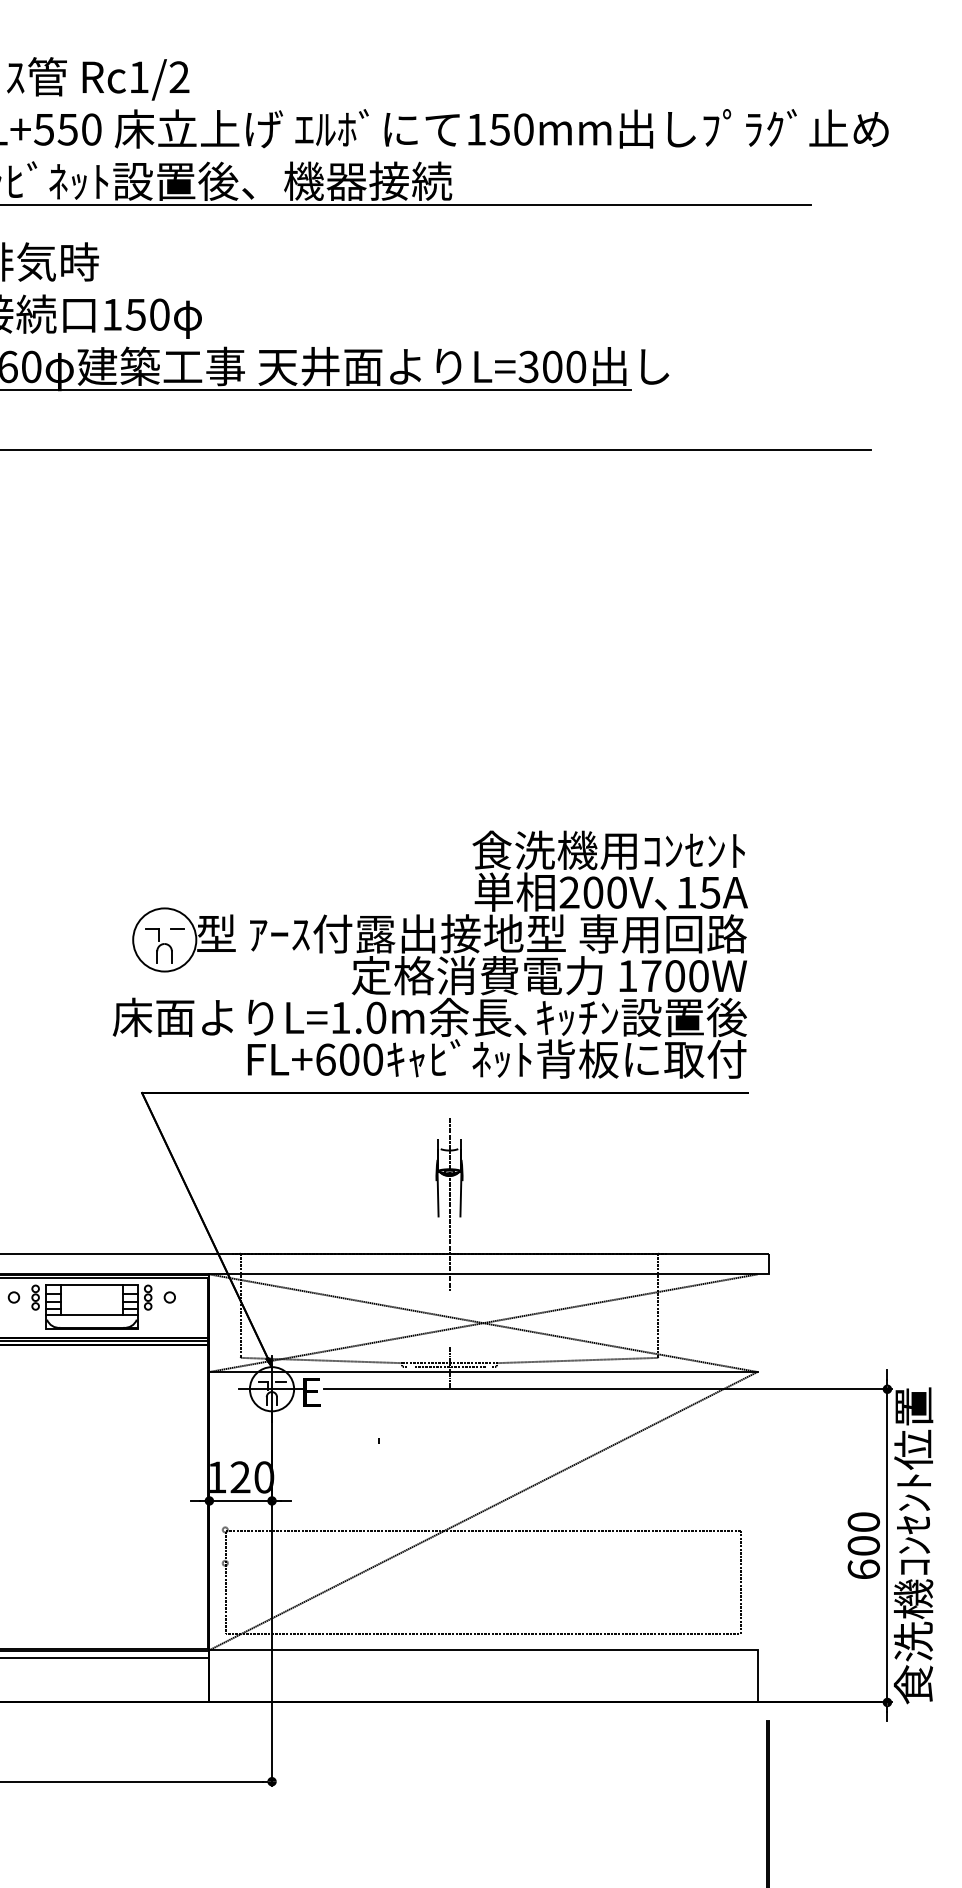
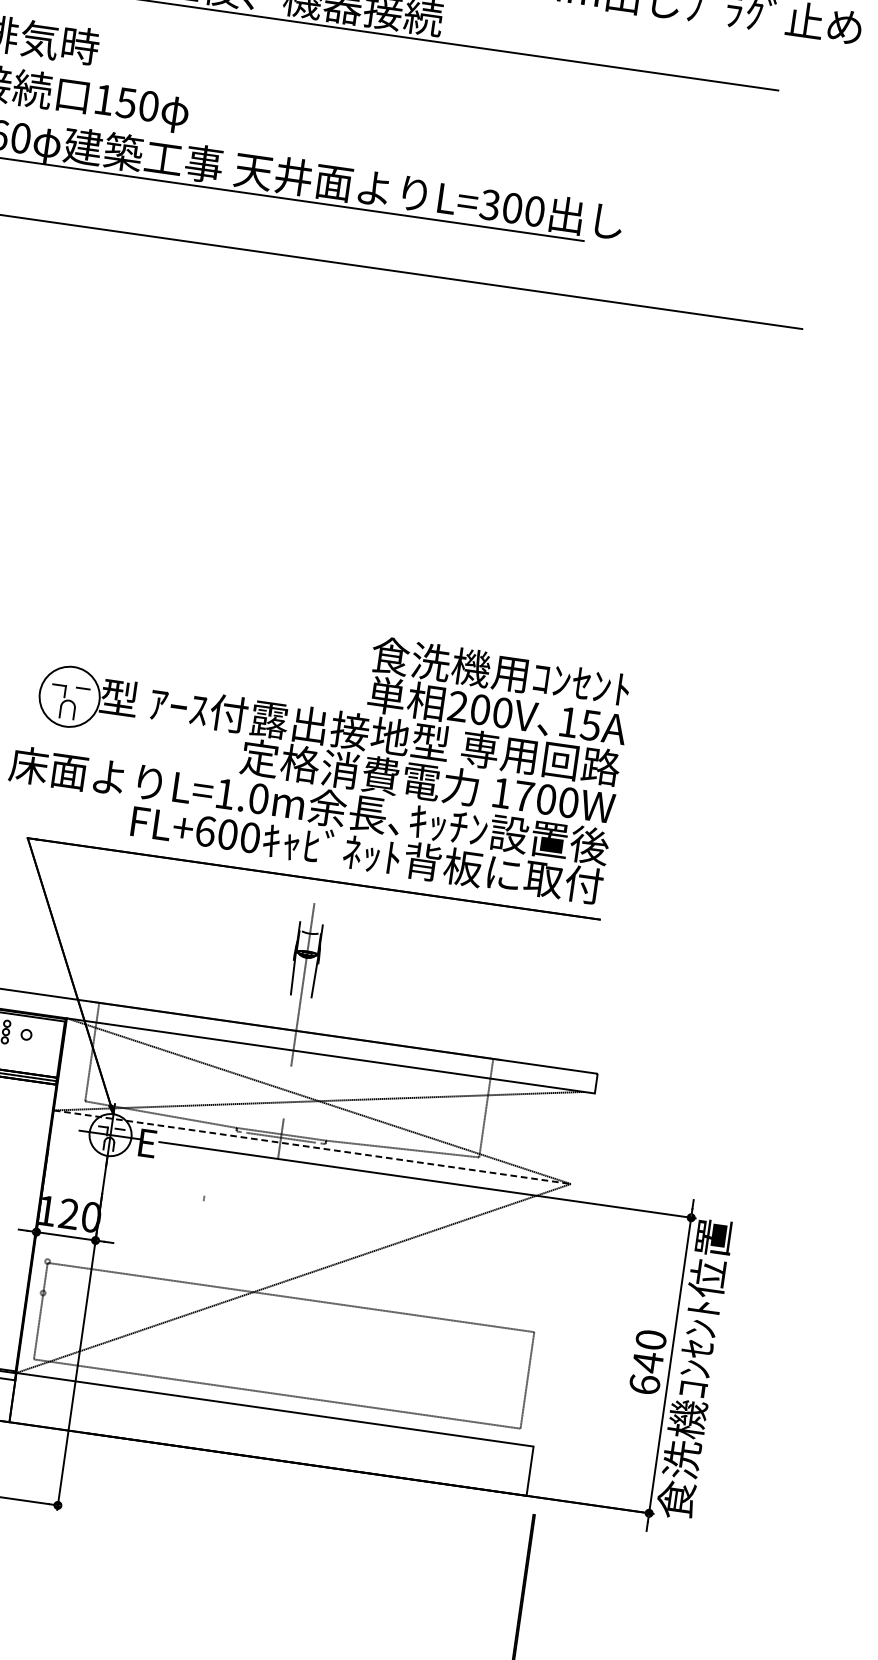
line: (483, 1372) -> (312, 1147), solid -> dashed
text: (863, 1545) -> (647, 1361), 600 -> 640

